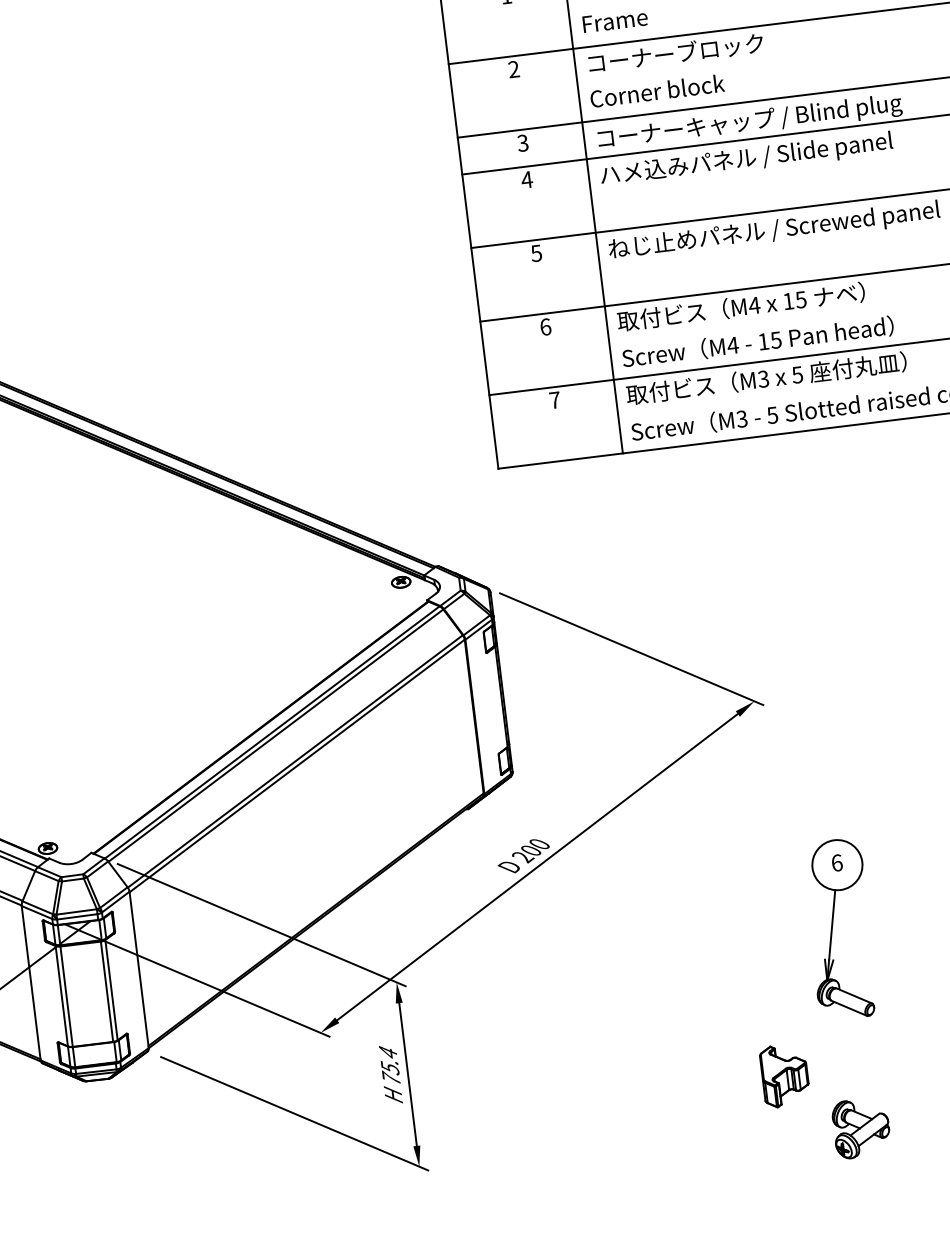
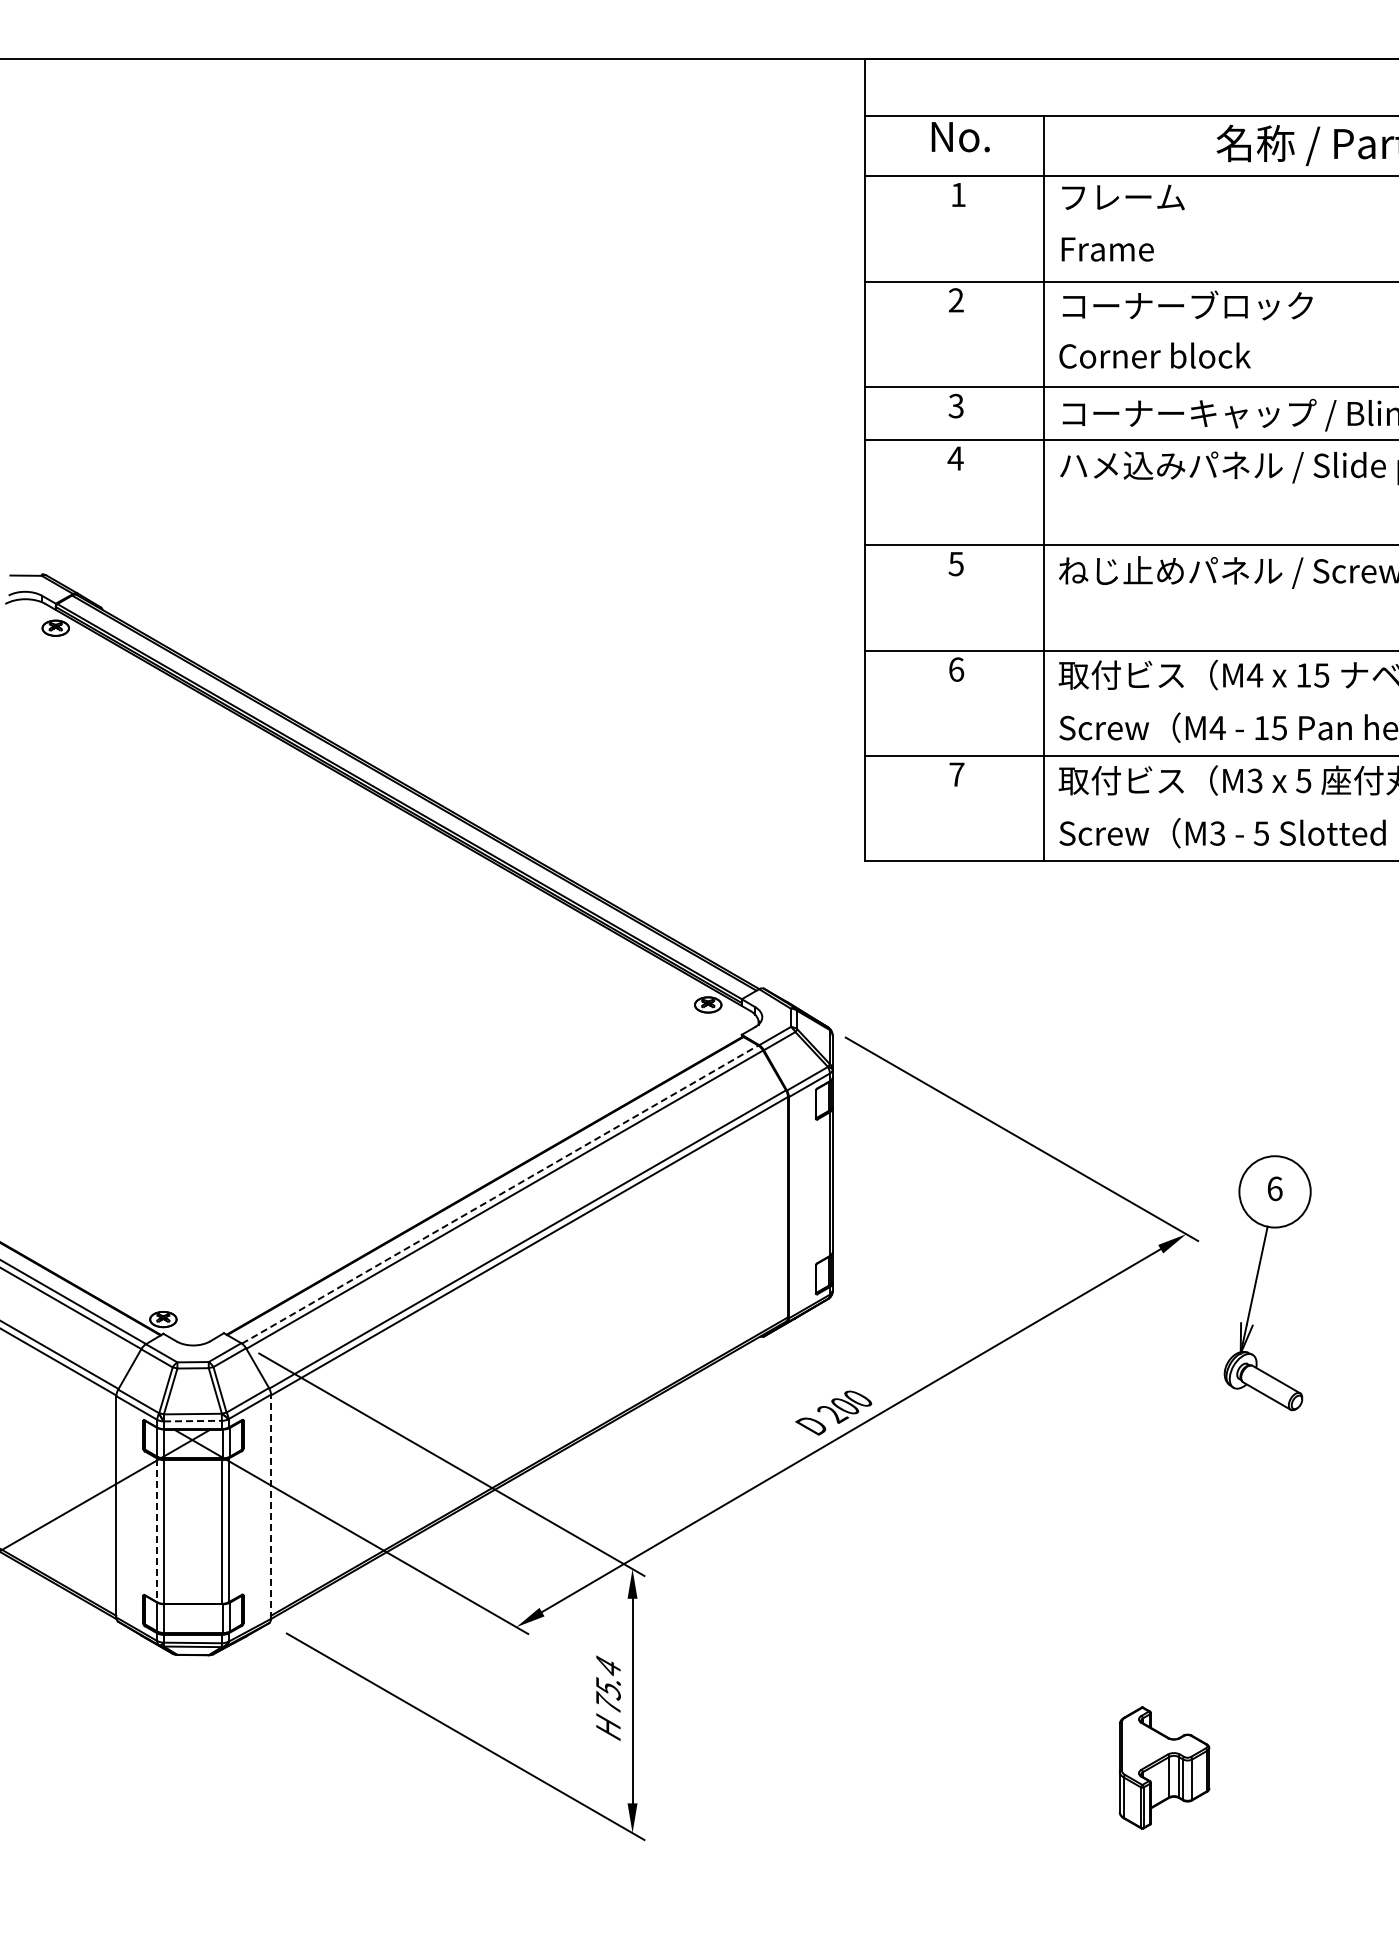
line: (272, 732) -> (500, 1194), solid -> dashed
line: (77, 917) -> (192, 1421), solid -> dashed
part: (832, 928) -> (1257, 1280), moved
line: (139, 969) -> (271, 1506), solid -> dashed
line: (61, 996) -> (157, 1530), solid -> dashed
part: (784, 1075) -> (1164, 1767), size x1.4
part: (861, 1128) -> (1263, 1855), removed

